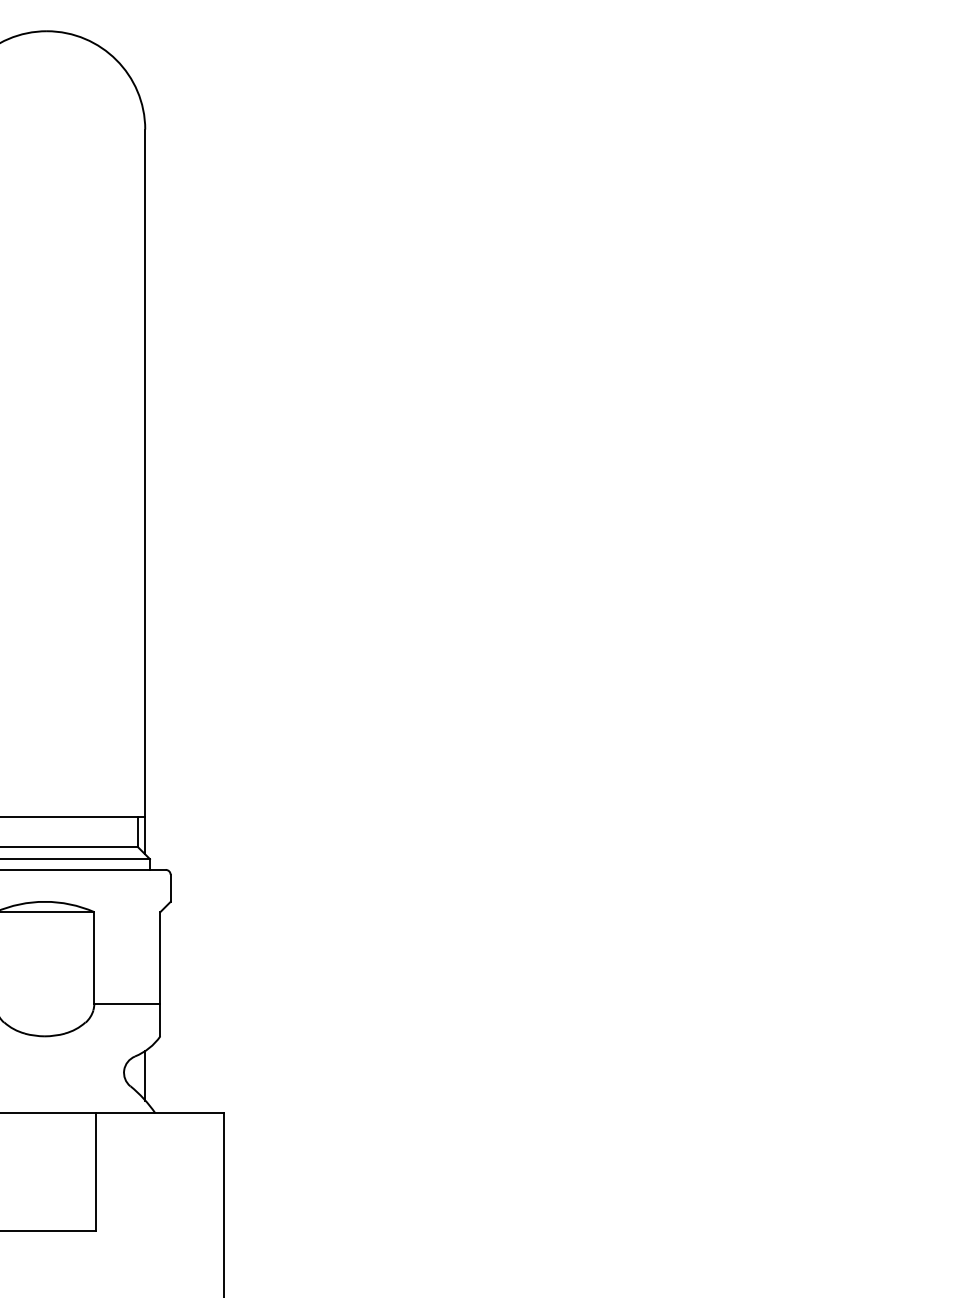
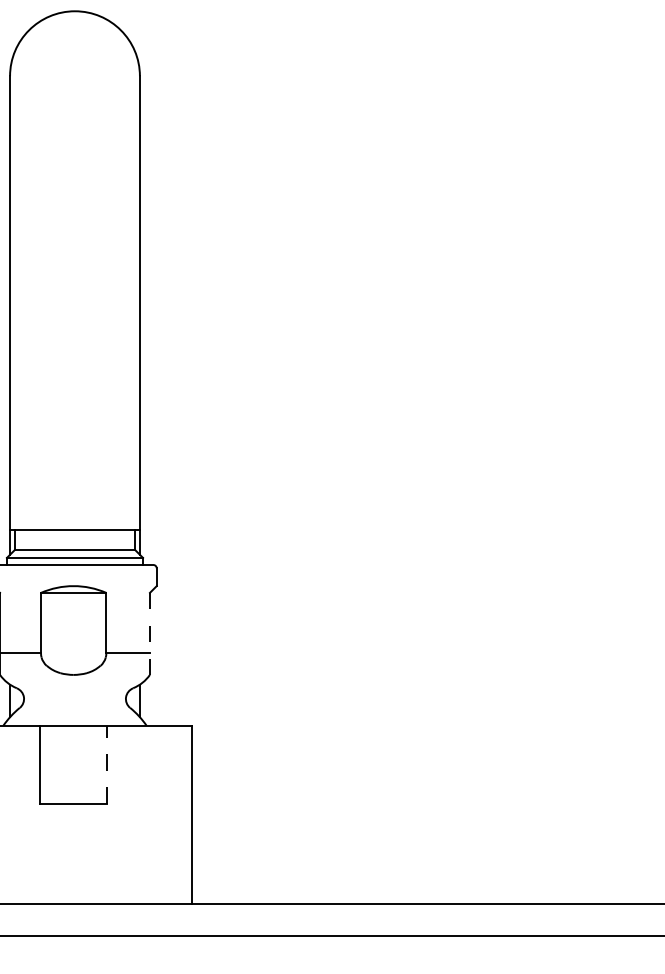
line: (159, 975) -> (149, 634), solid -> dashed
line: (96, 1171) -> (107, 764), solid -> dashed

